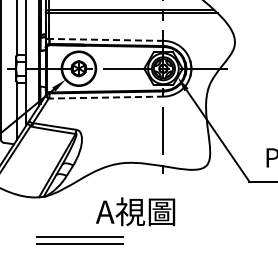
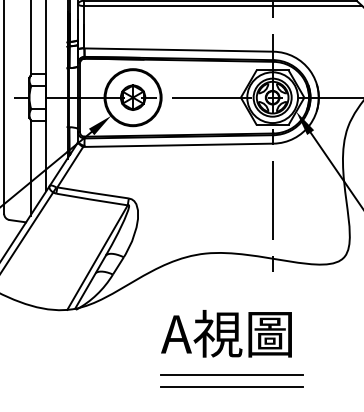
line: (106, 39) -> (178, 49), dashed -> solid
line: (106, 97) -> (178, 145), dashed -> solid
part: (79, 240) -> (231, 381), moved

